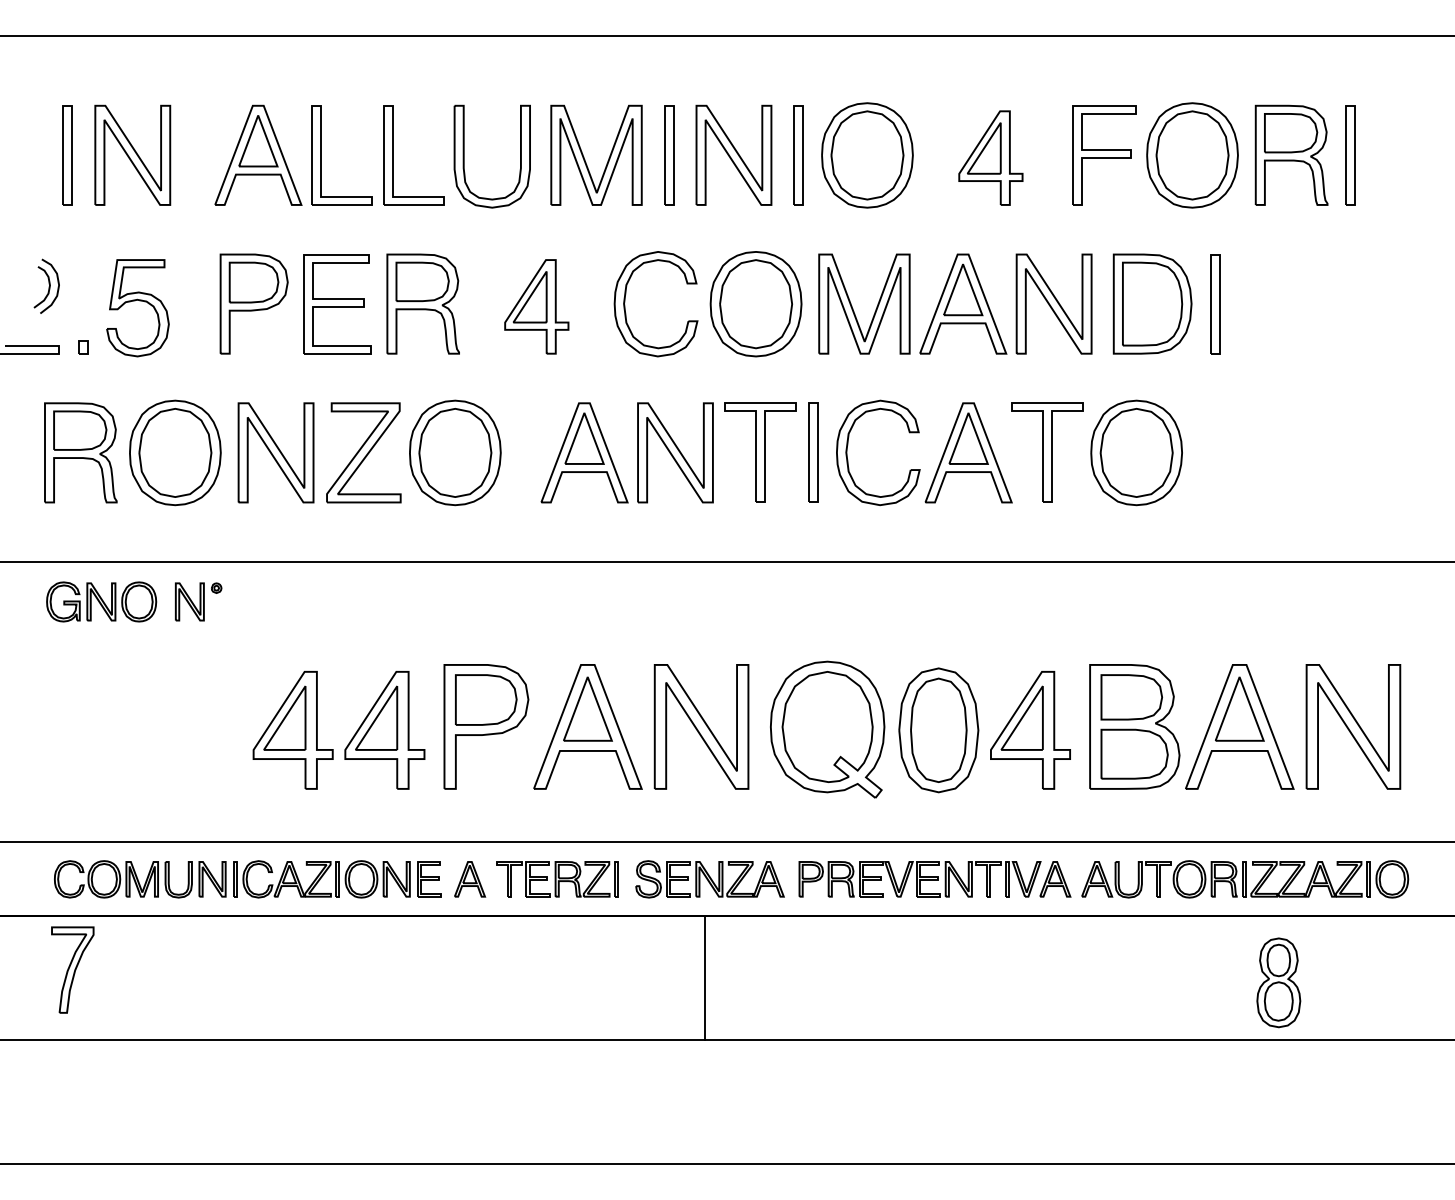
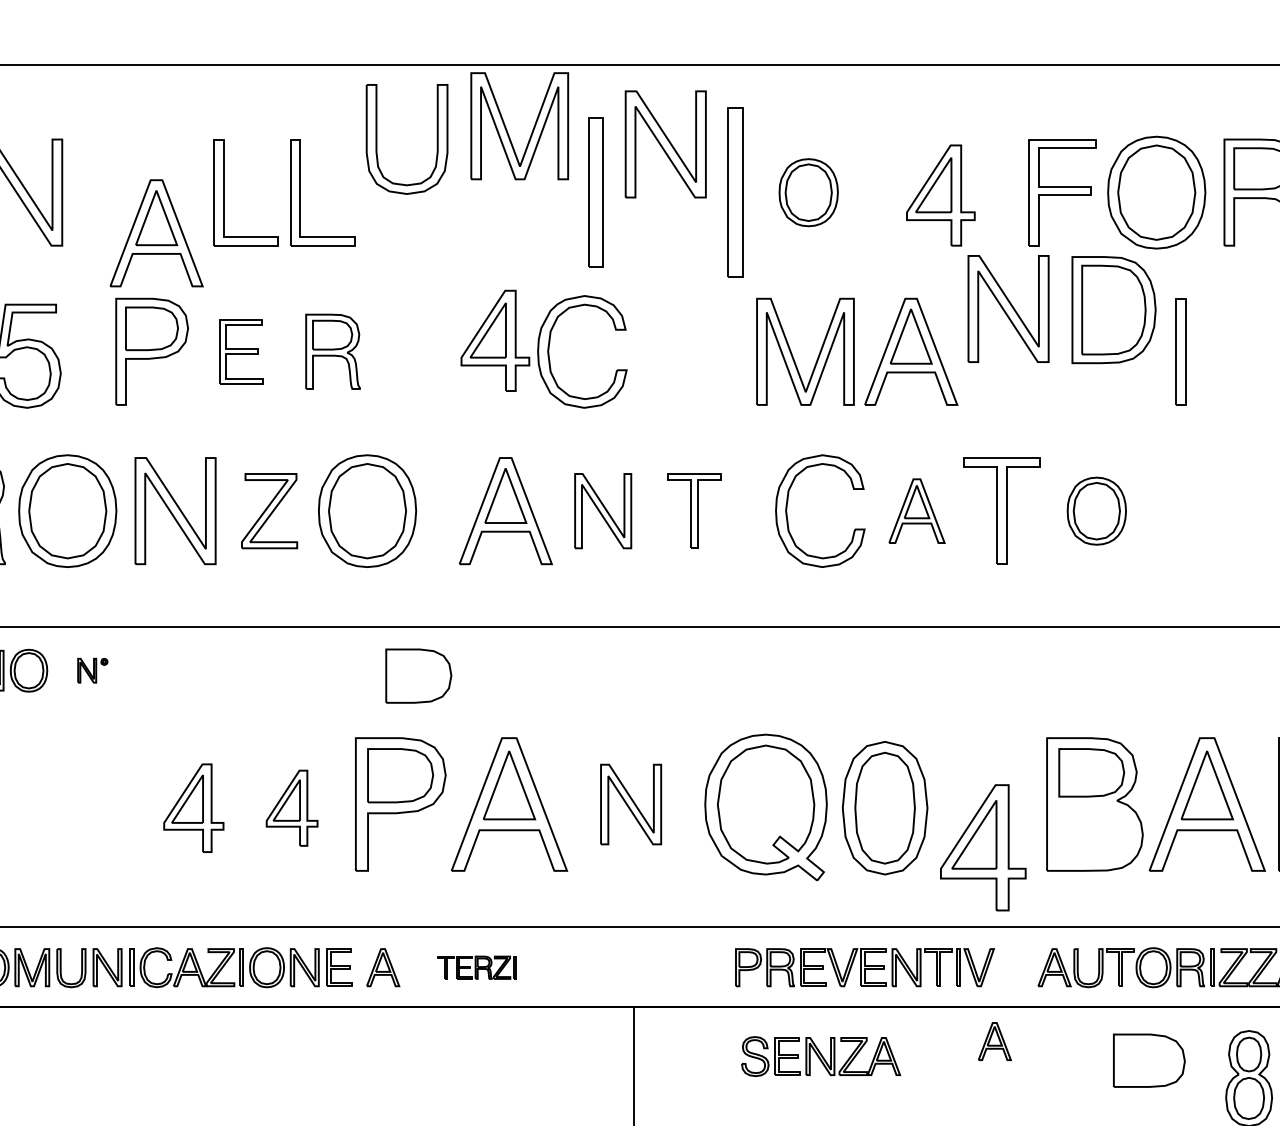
part: (258, 154) -> (156, 232), moved
part: (733, 154) -> (665, 143), moved
part: (669, 155) -> (596, 192), size x1.4
part: (798, 155) -> (734, 192), size x1.6
part: (867, 155) -> (808, 192), size x0.6
part: (464, 156) -> (377, 139), moved
part: (585, 159) -> (507, 130), moved
part: (422, 303) -> (332, 351), size x0.7
part: (1053, 303) -> (1007, 308), moved
part: (1152, 303) -> (1113, 309), moved
part: (337, 304) -> (241, 352), size x0.6
part: (755, 304) -> (688, 352), removed
part: (536, 306) -> (495, 340), moved
part: (363, 452) -> (269, 510), size x0.7
part: (675, 452) -> (603, 510), size x0.7
part: (760, 452) -> (694, 510), size x0.7
part: (813, 452) -> (750, 510), removed
part: (968, 452) -> (916, 510), size x0.6
part: (1136, 452) -> (1096, 510), size x0.6
part: (198, 601) -> (92, 670), size x0.6
part: (503, 606) -> (419, 675), added
part: (701, 726) -> (631, 804), size x0.6
part: (292, 730) -> (193, 808), size x0.7
part: (384, 730) -> (291, 808), size x0.6
part: (1030, 730) -> (983, 847), moved
part: (1134, 753) -> (1149, 1059), moved
part: (557, 879) -> (476, 967), size x0.6
part: (709, 879) -> (820, 1056), moved
part: (1055, 879) -> (995, 1041), moved

